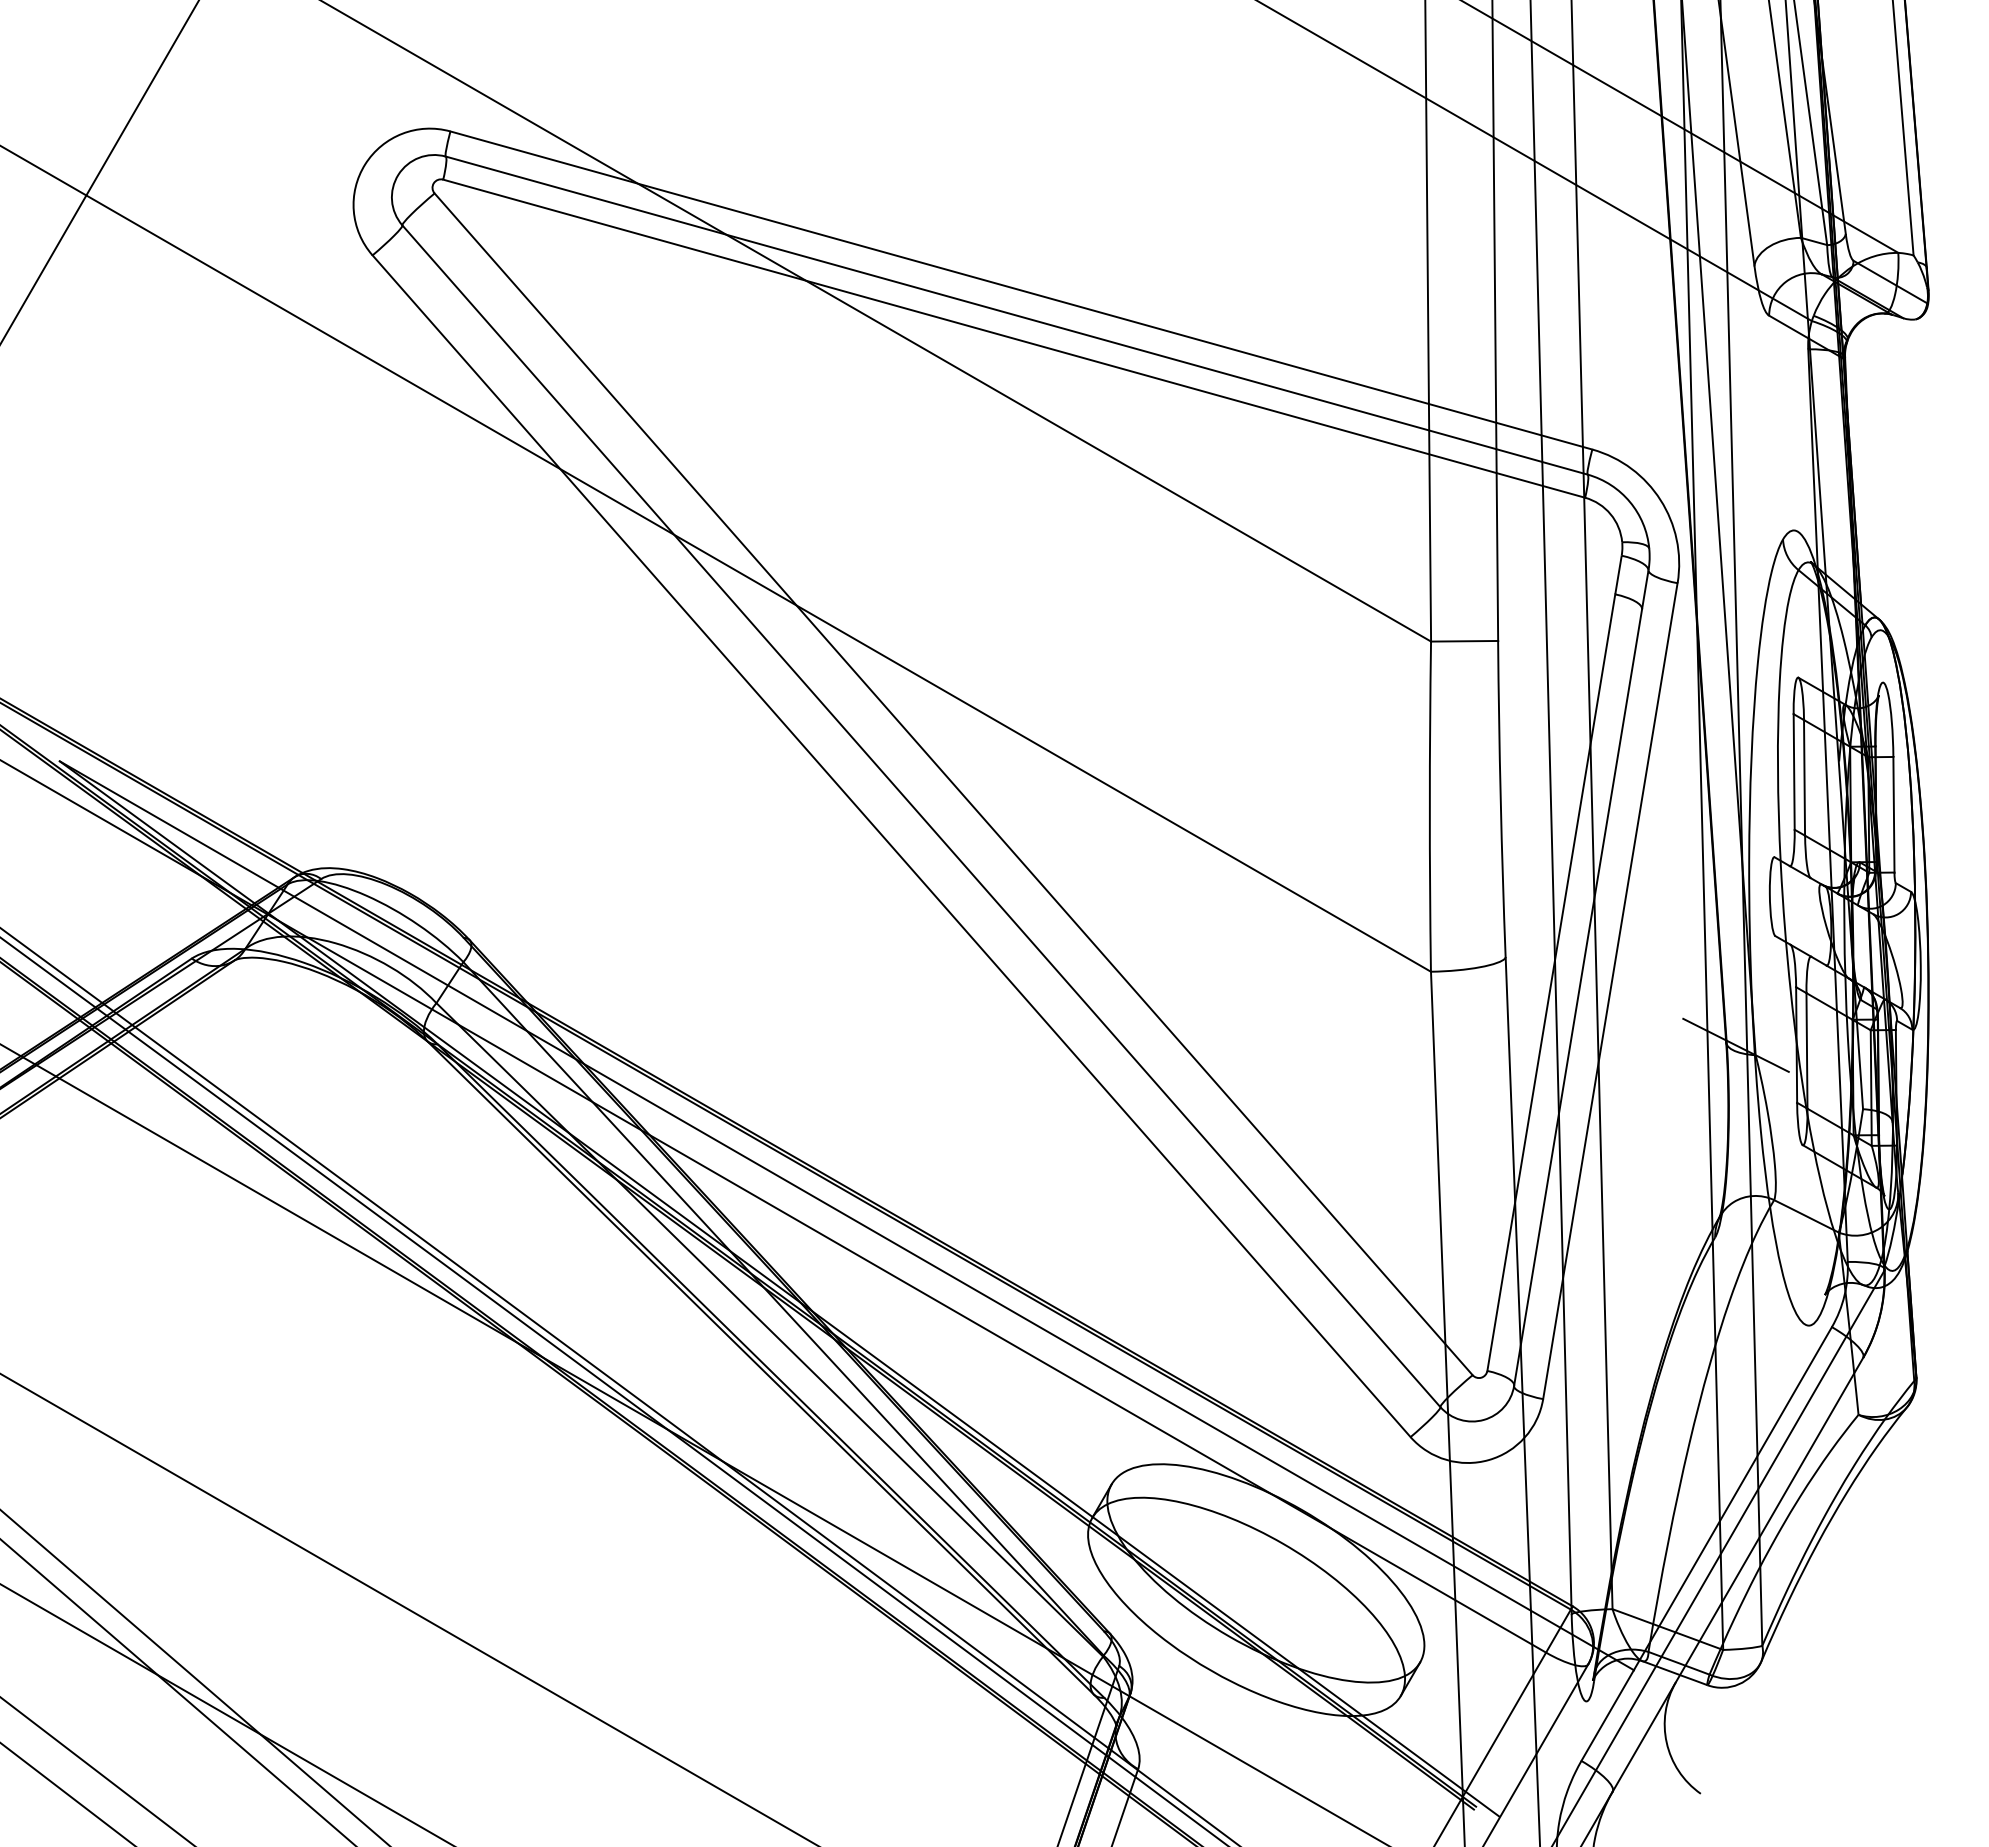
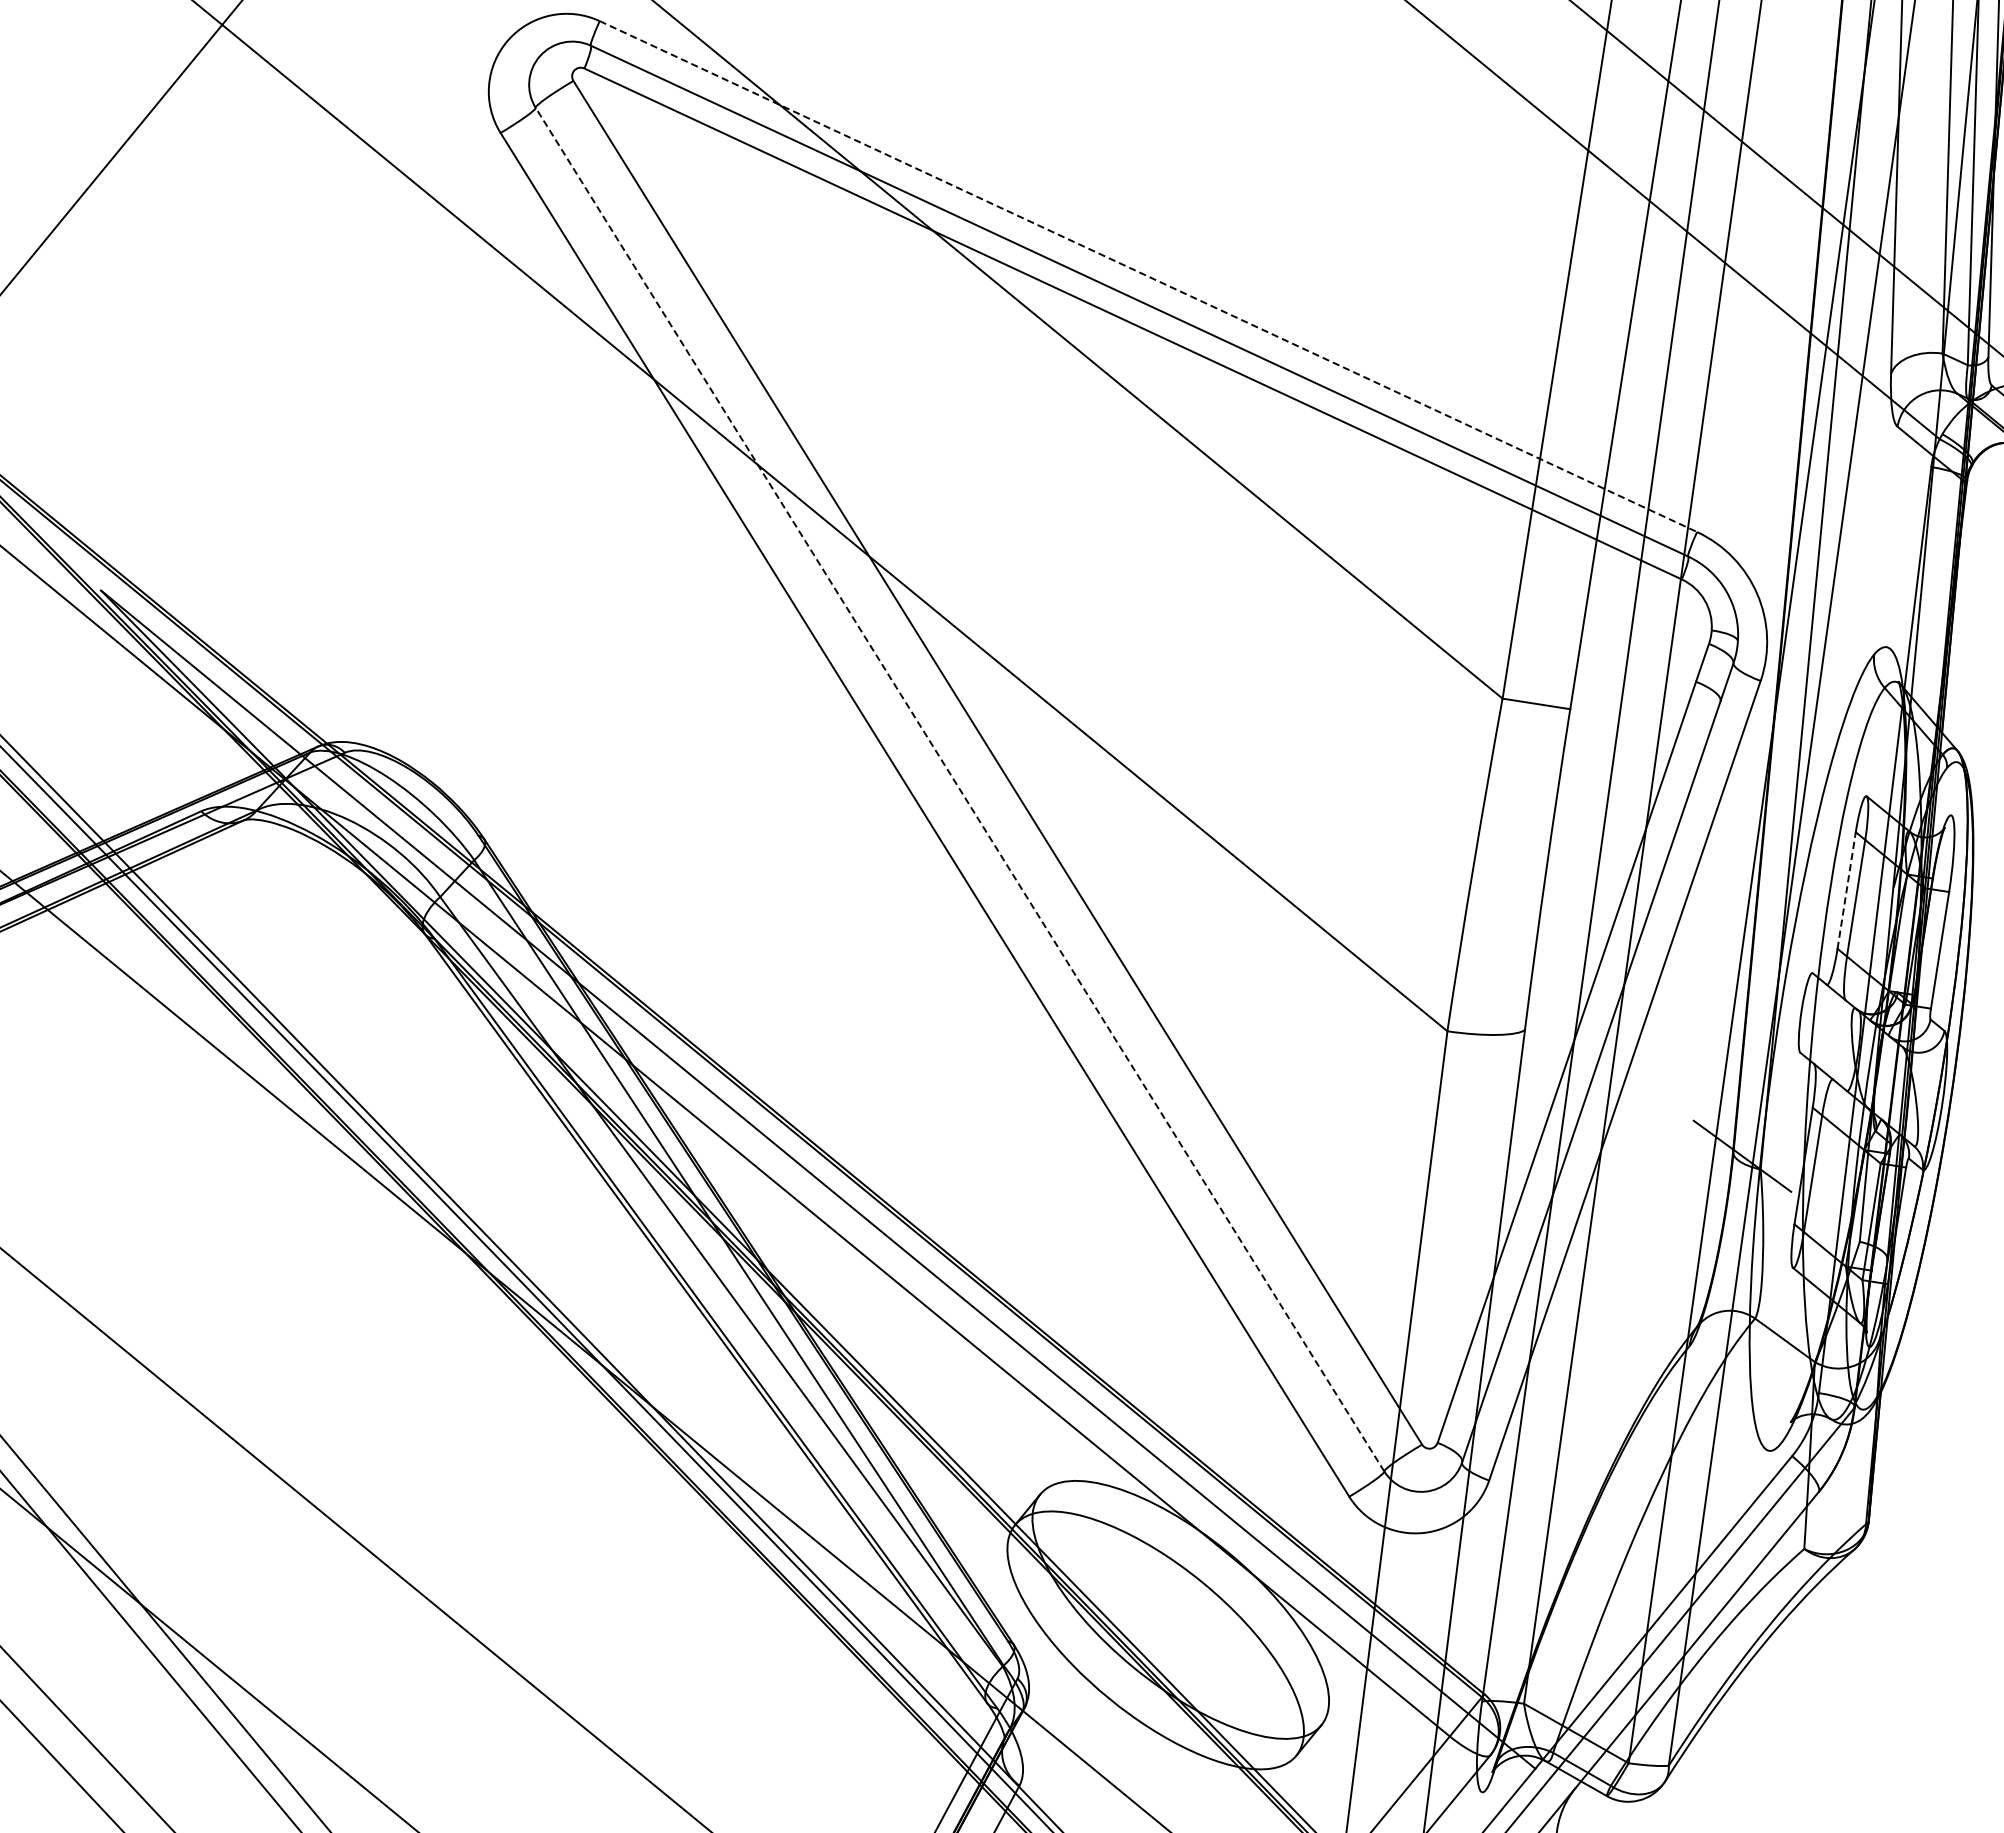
line: (1021, 290) -> (1148, 276), solid -> dashed
line: (1794, 771) -> (1847, 890), solid -> dashed
line: (921, 815) -> (960, 788), solid -> dashed

